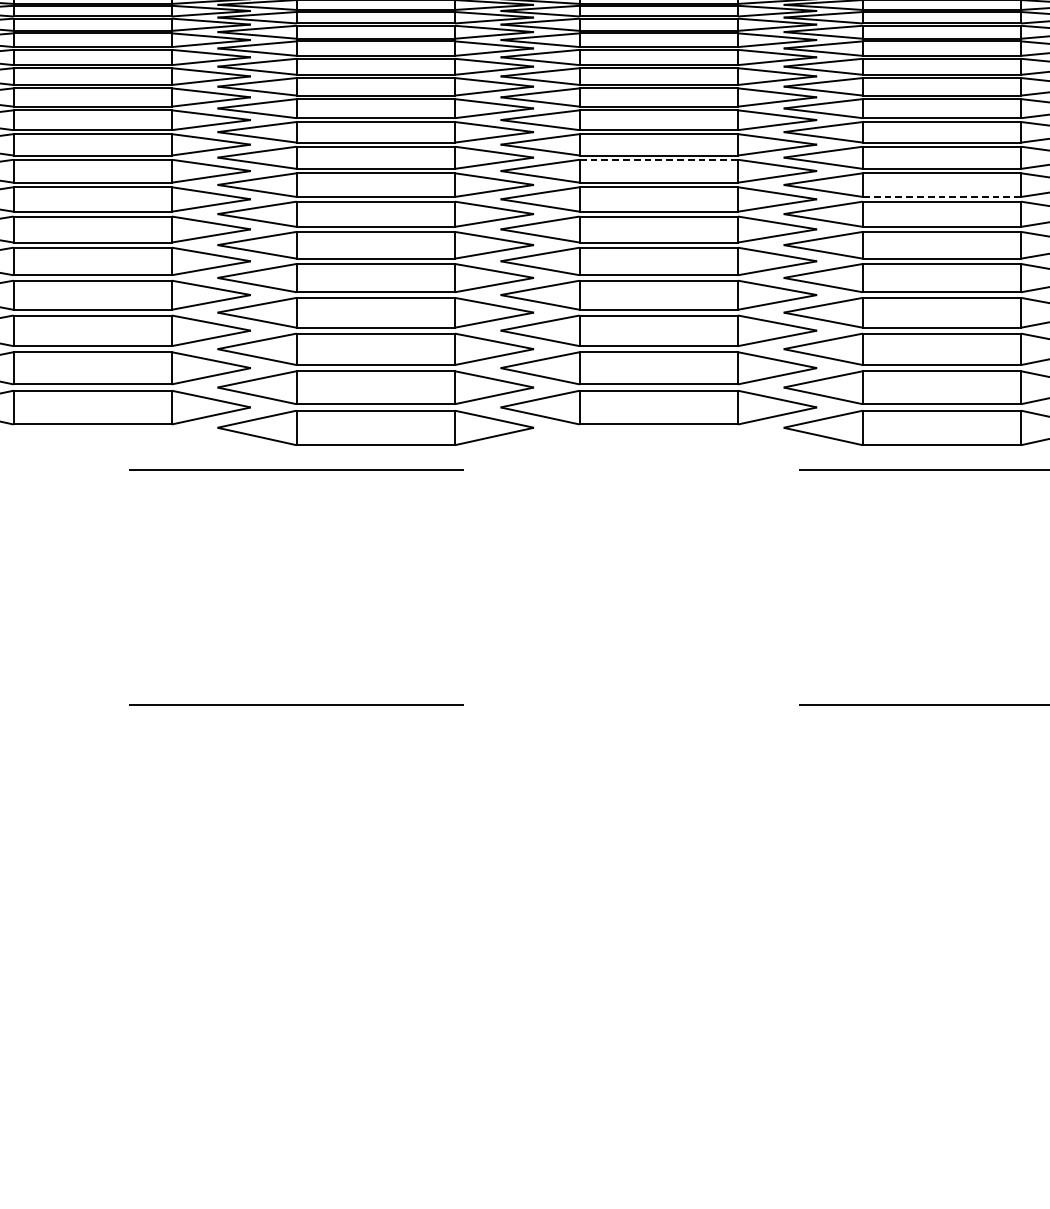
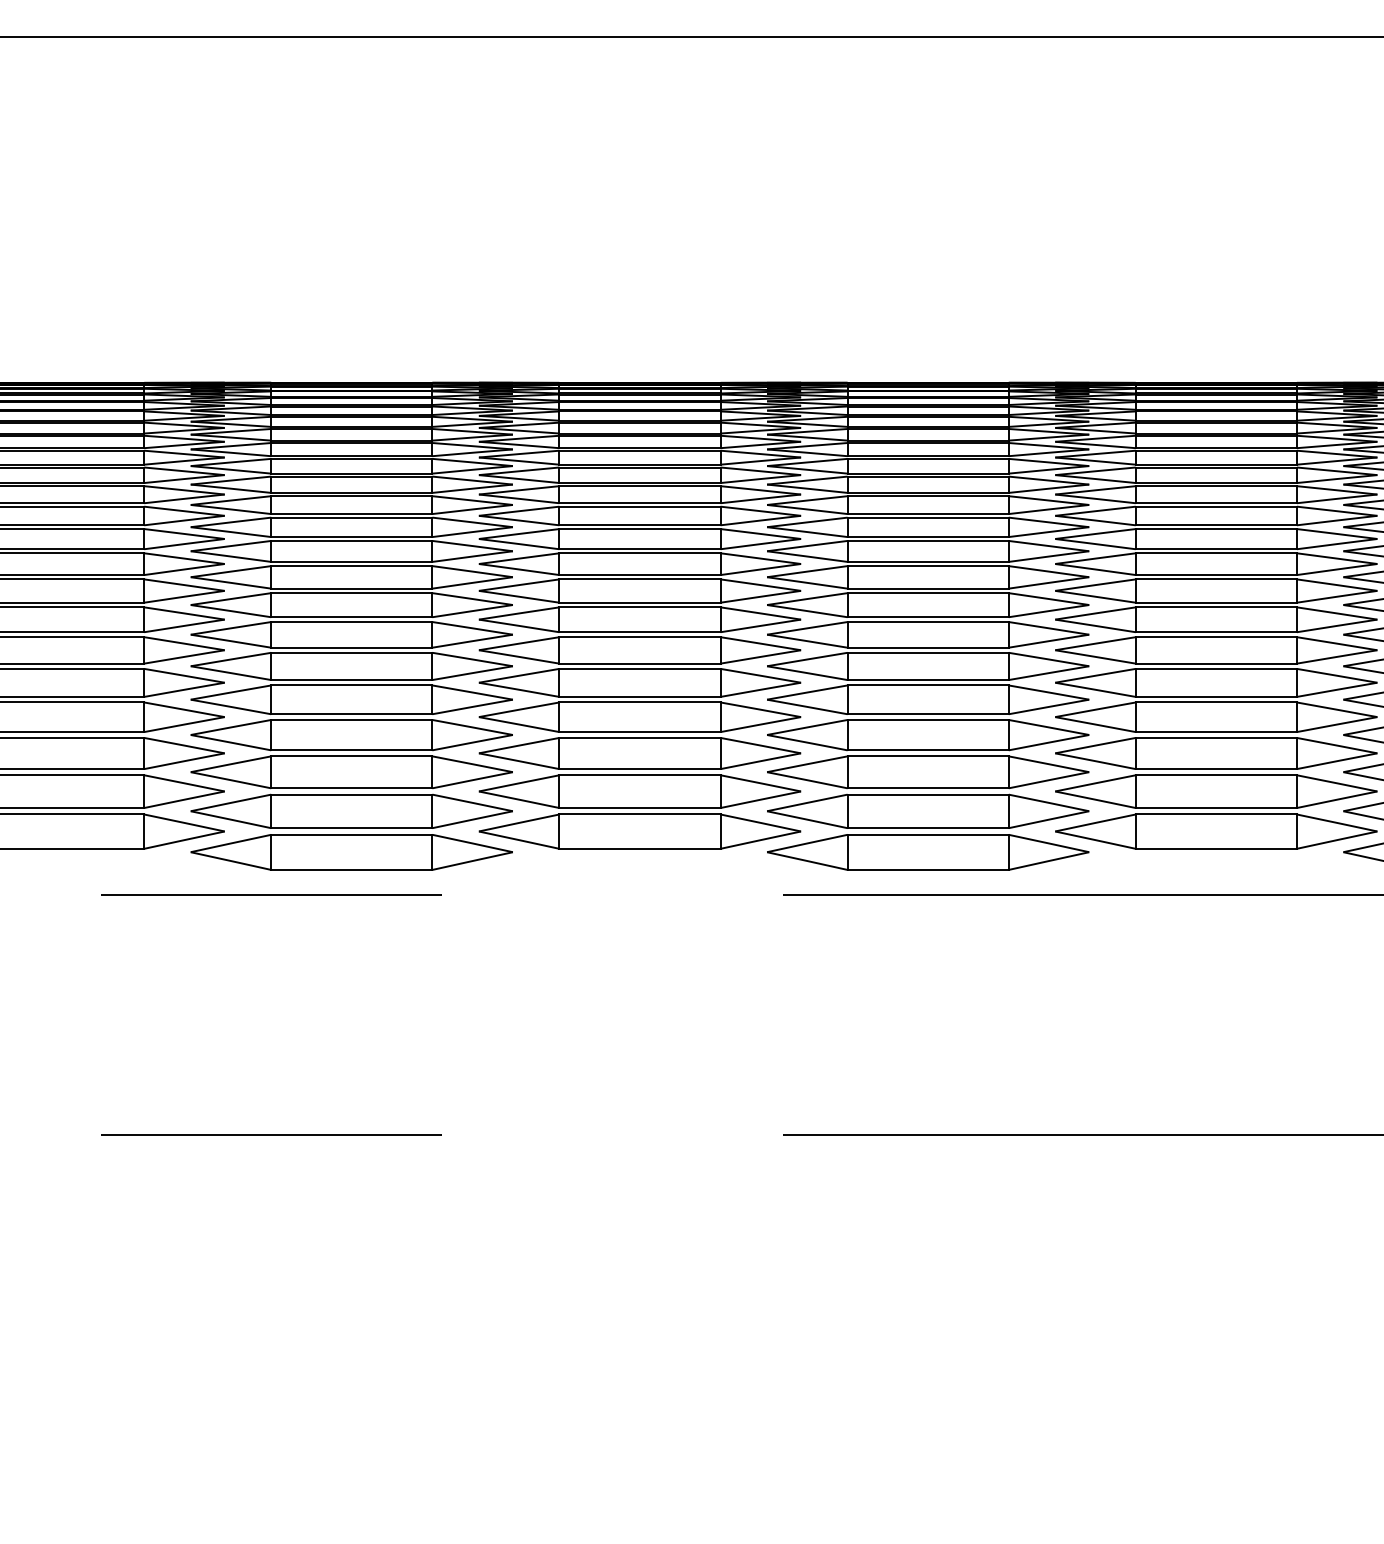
line: (659, 159) -> (640, 579), dashed -> solid
line: (942, 197) -> (928, 617), dashed -> solid

